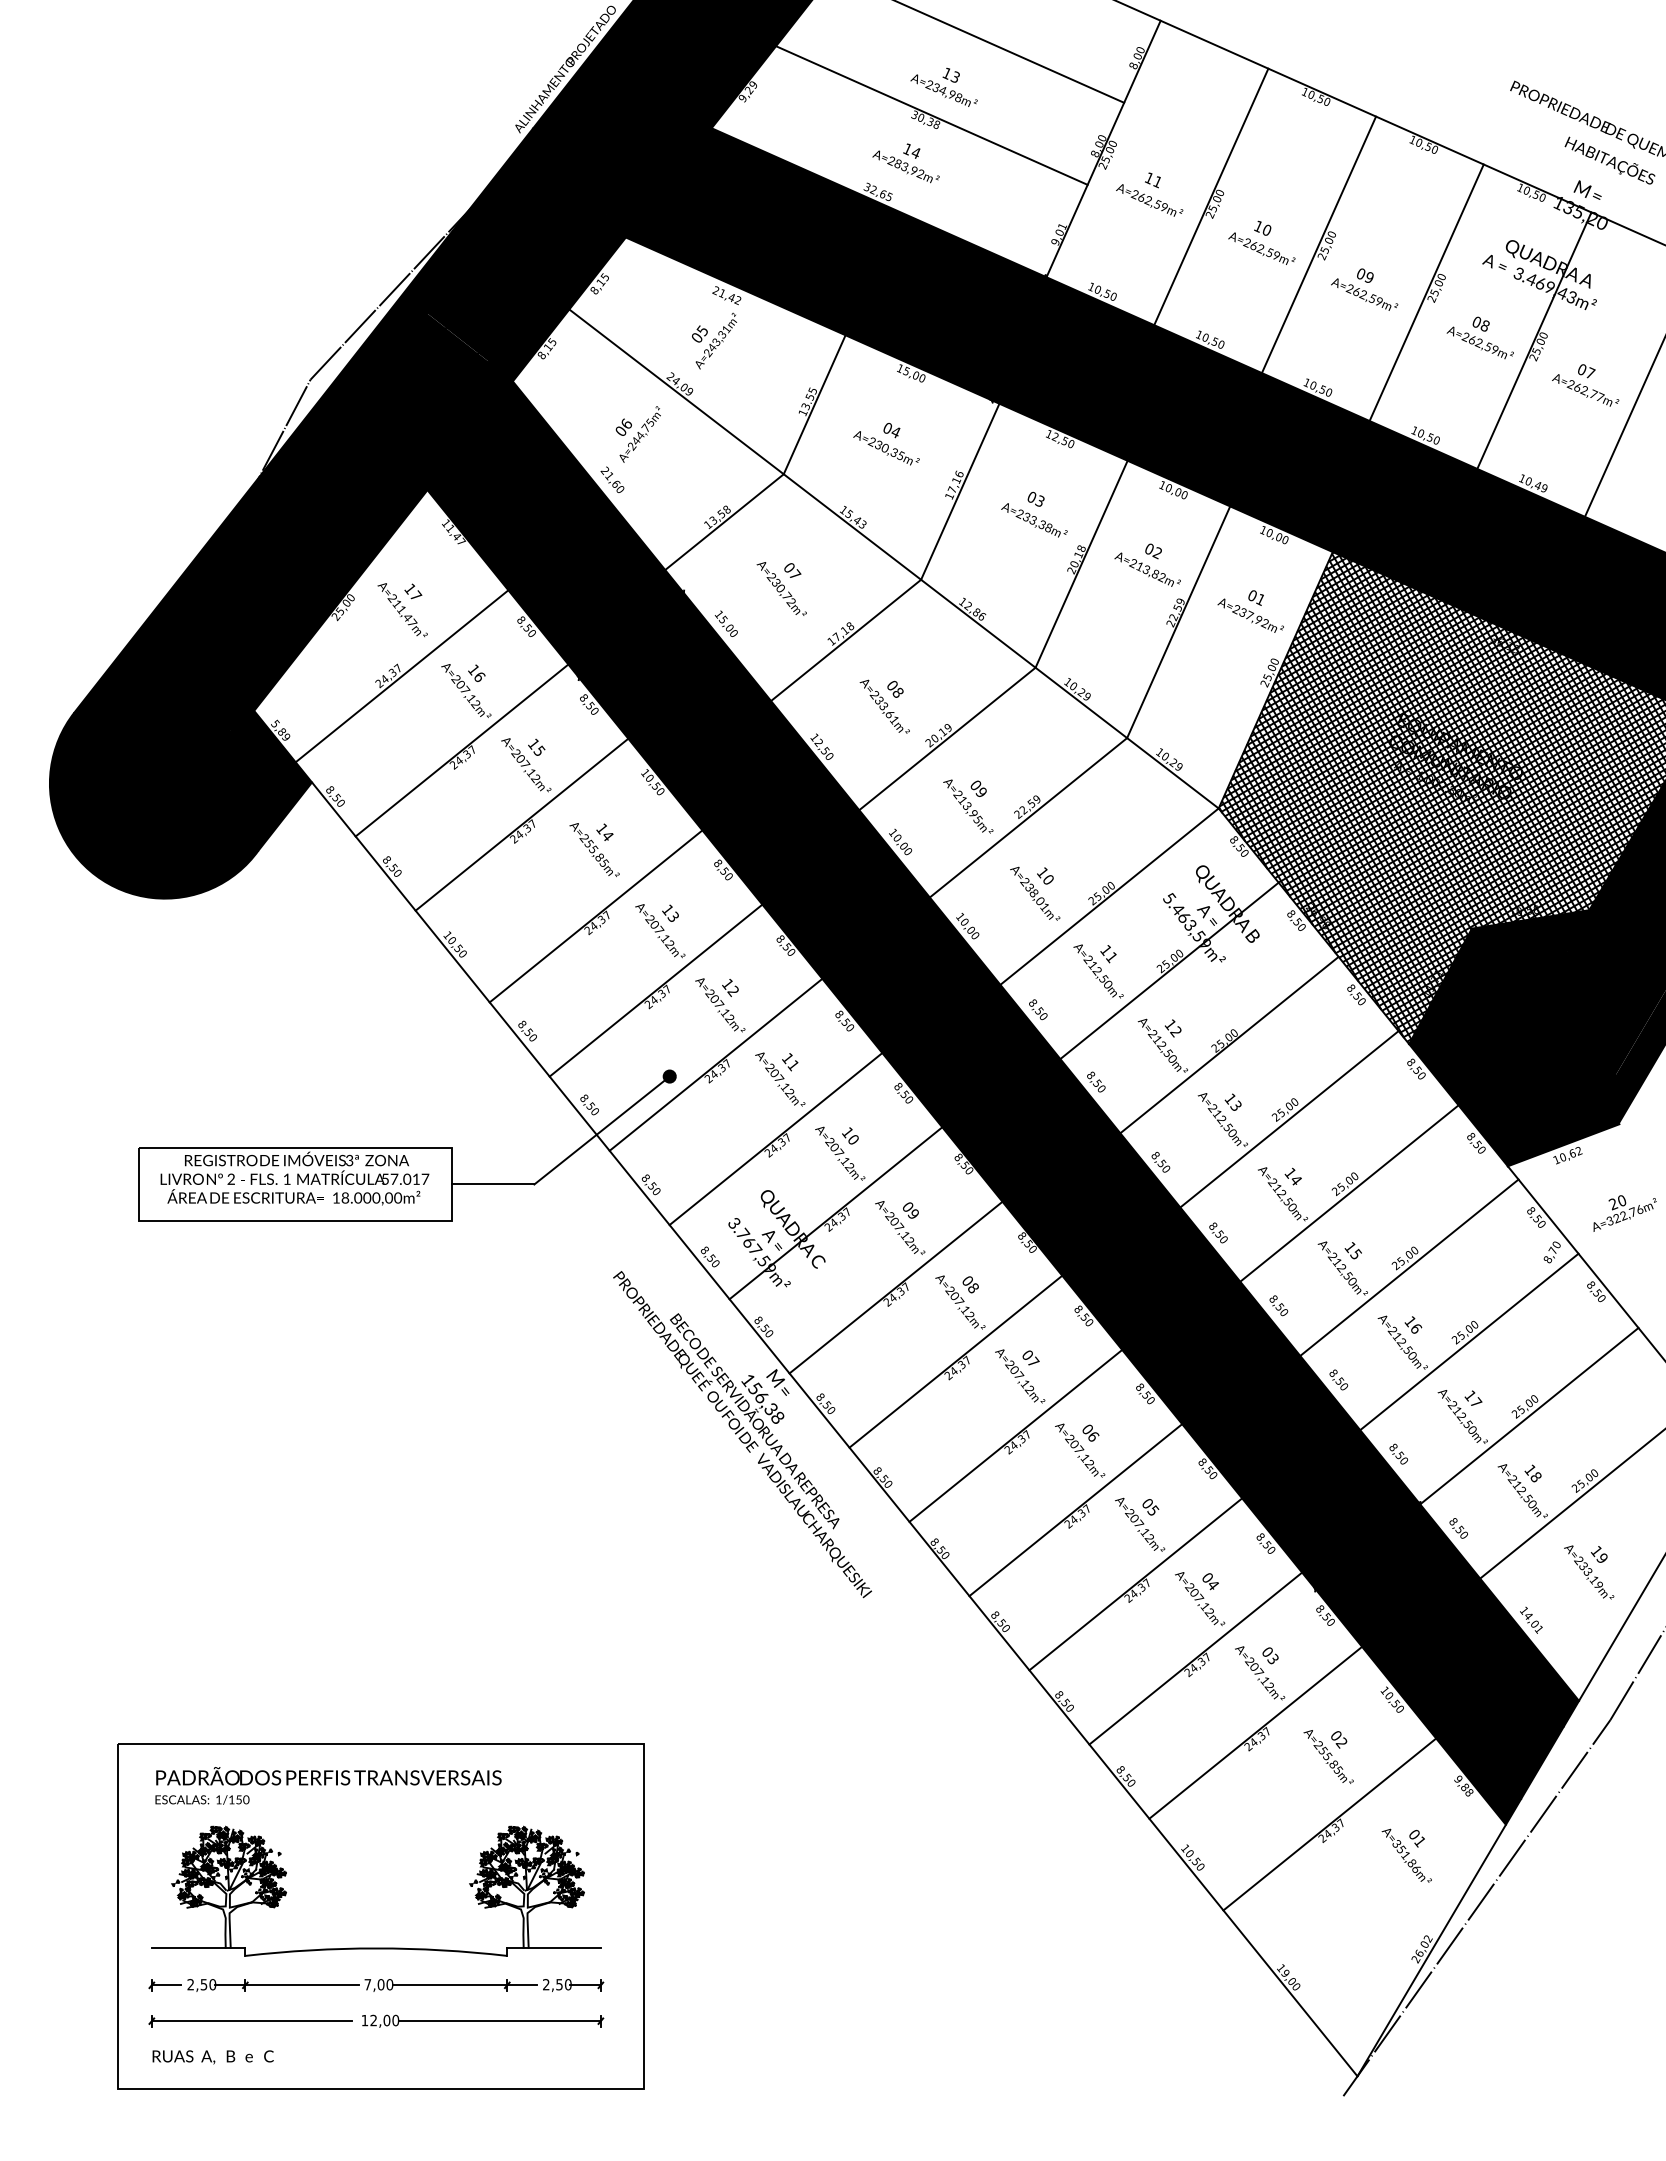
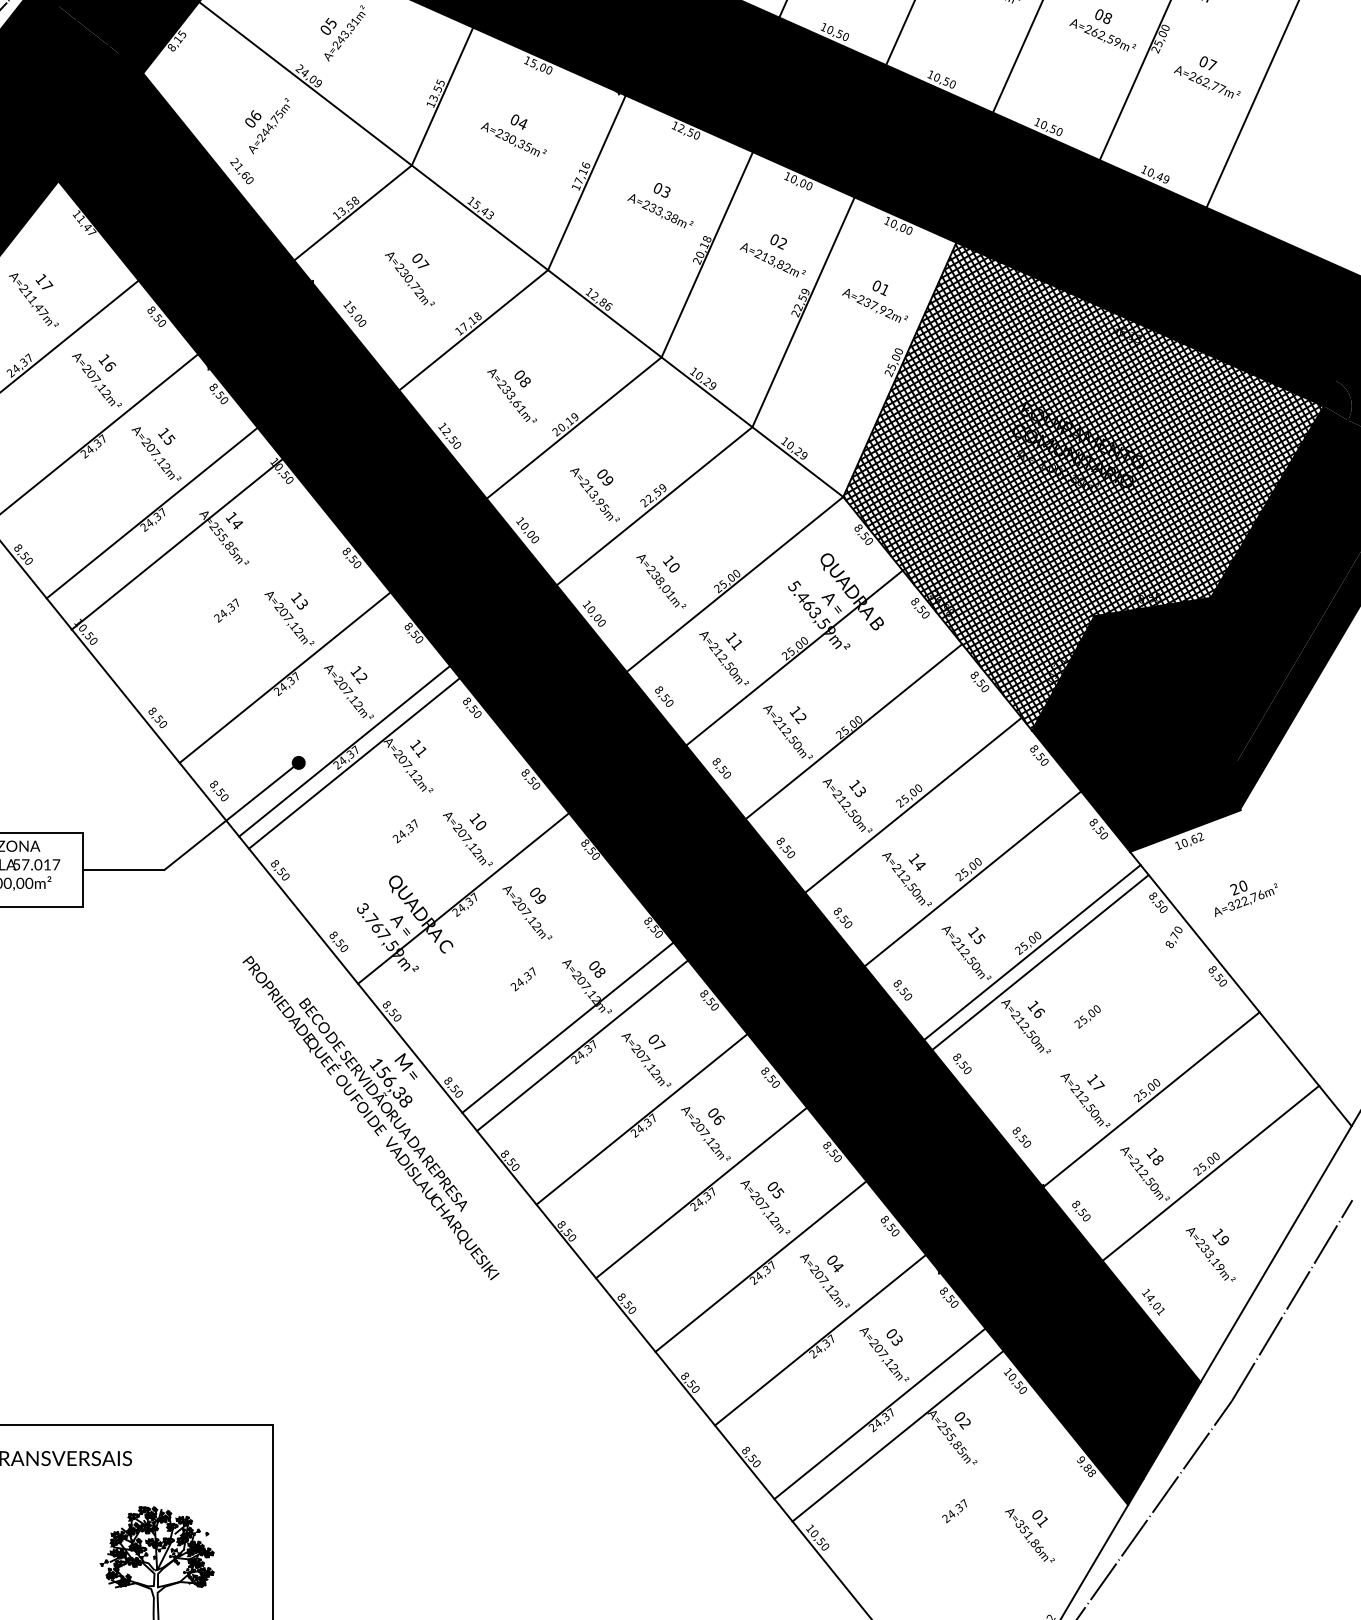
line: (595, 916) -> (176, 544), moved
line: (775, 1139) -> (354, 763), moved
line: (895, 1287) -> (567, 1027), moved
line: (1469, 1341) -> (1040, 962), moved
line: (1329, 1824) -> (897, 1436), moved

